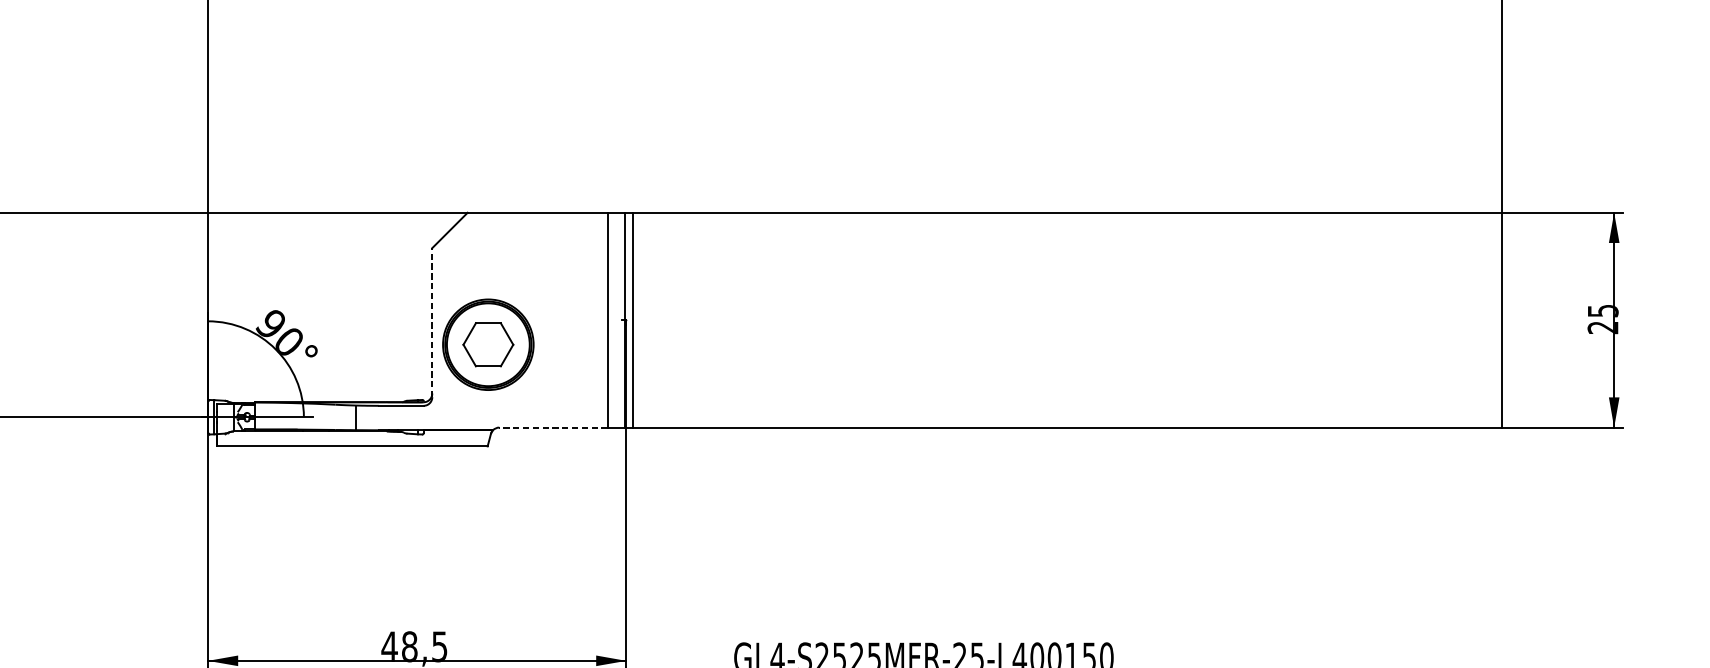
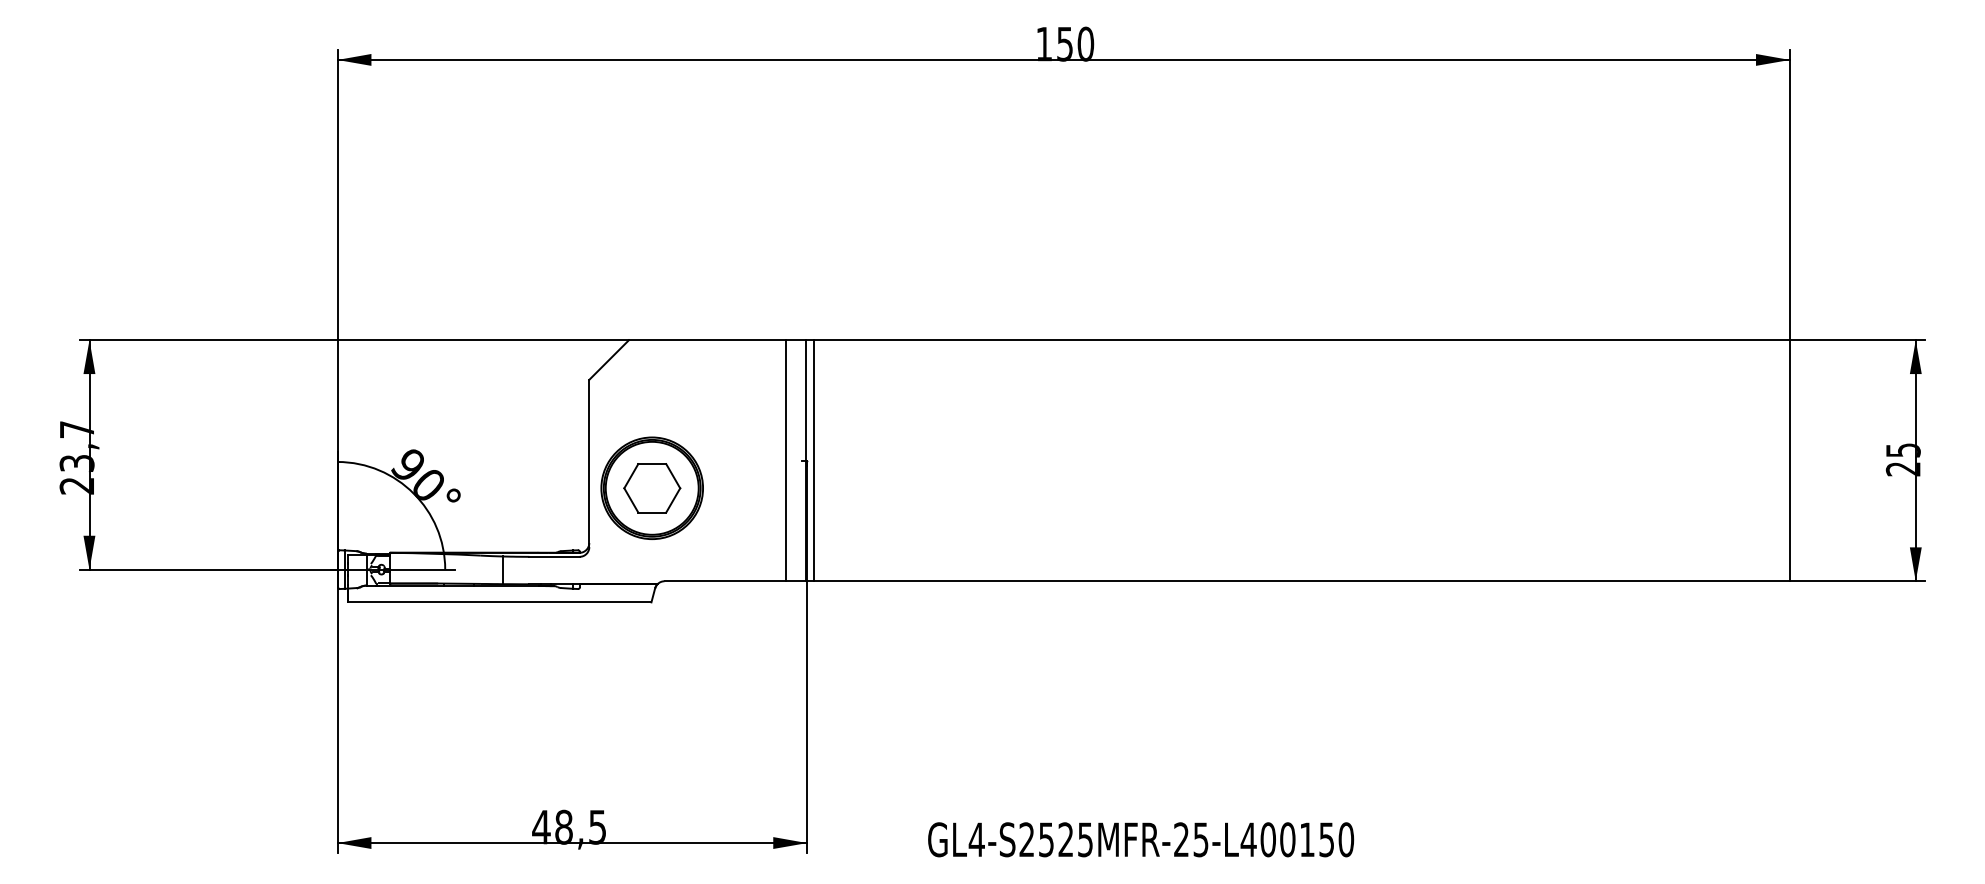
line: (432, 322) -> (589, 463), dashed -> solid
line: (553, 427) -> (725, 581), dashed -> solid

